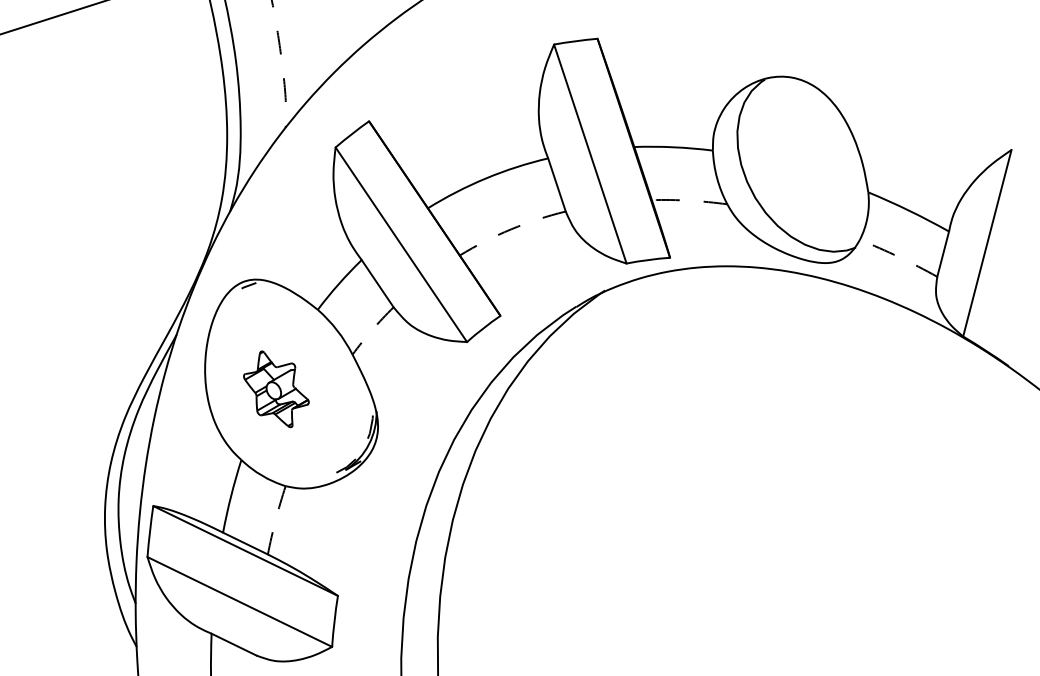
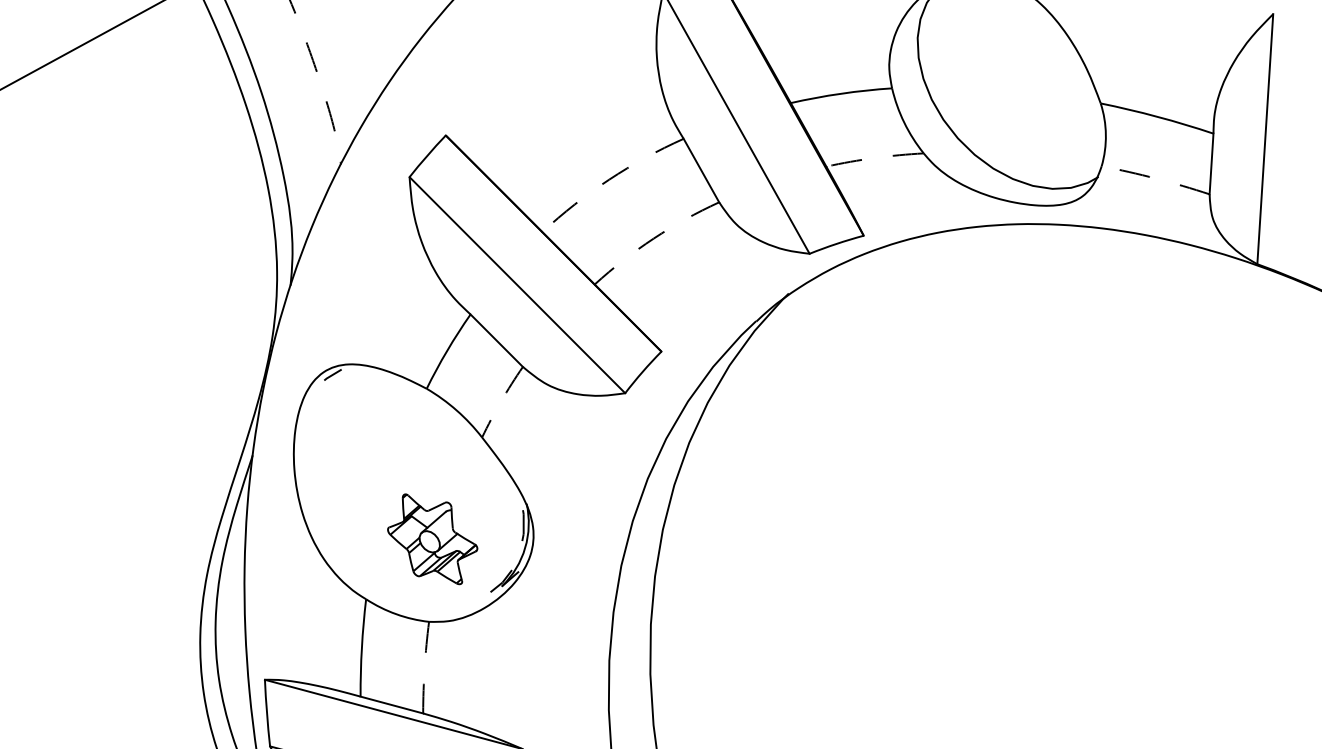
arc: (486, 178) -> (609, 179), solid -> dashed
part: (276, 389) -> (432, 539), moved

